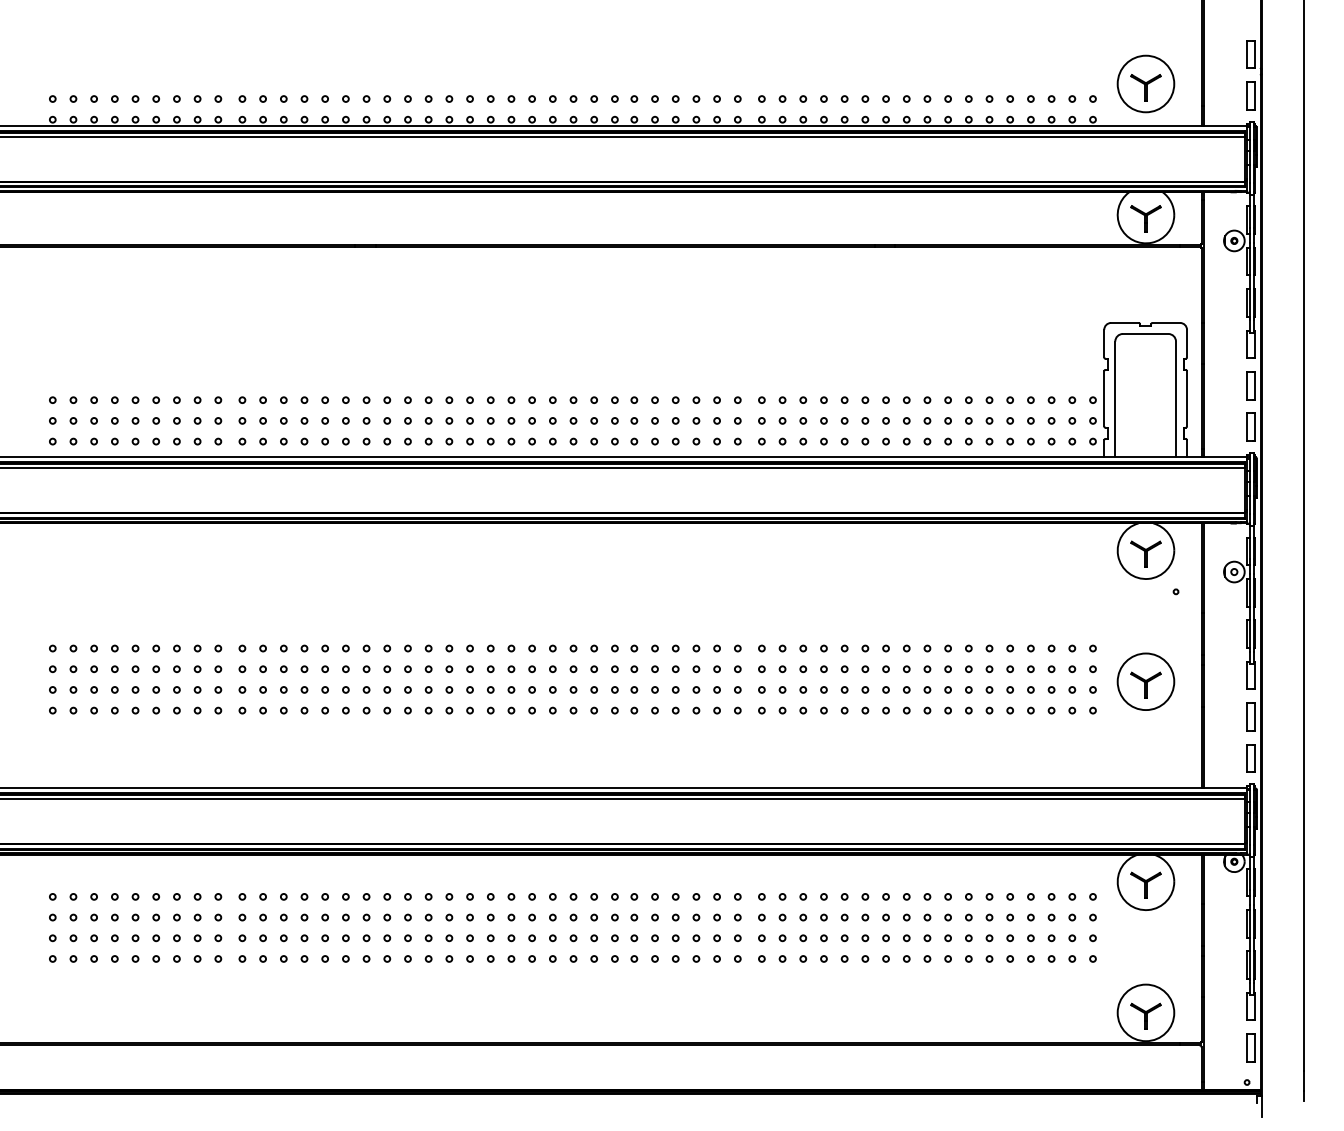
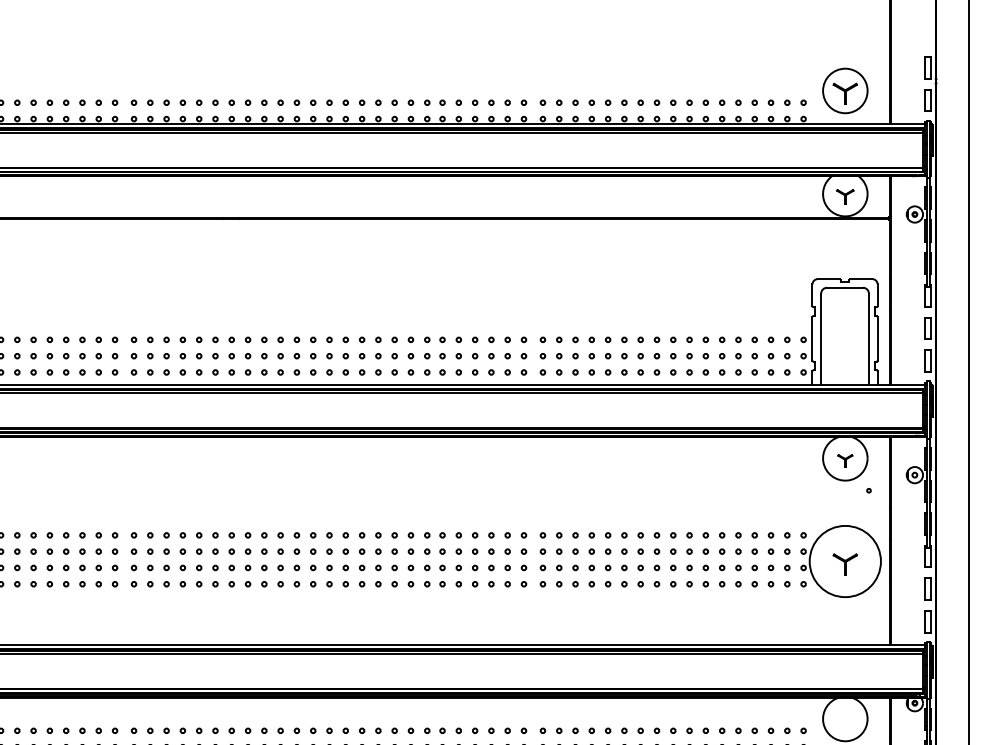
part: (1145, 218) -> (844, 196), size x0.7
part: (1145, 553) -> (844, 460), size x0.6
circle: (1145, 681) -> (844, 561), size x1.6
part: (1145, 884) -> (844, 721), removed

